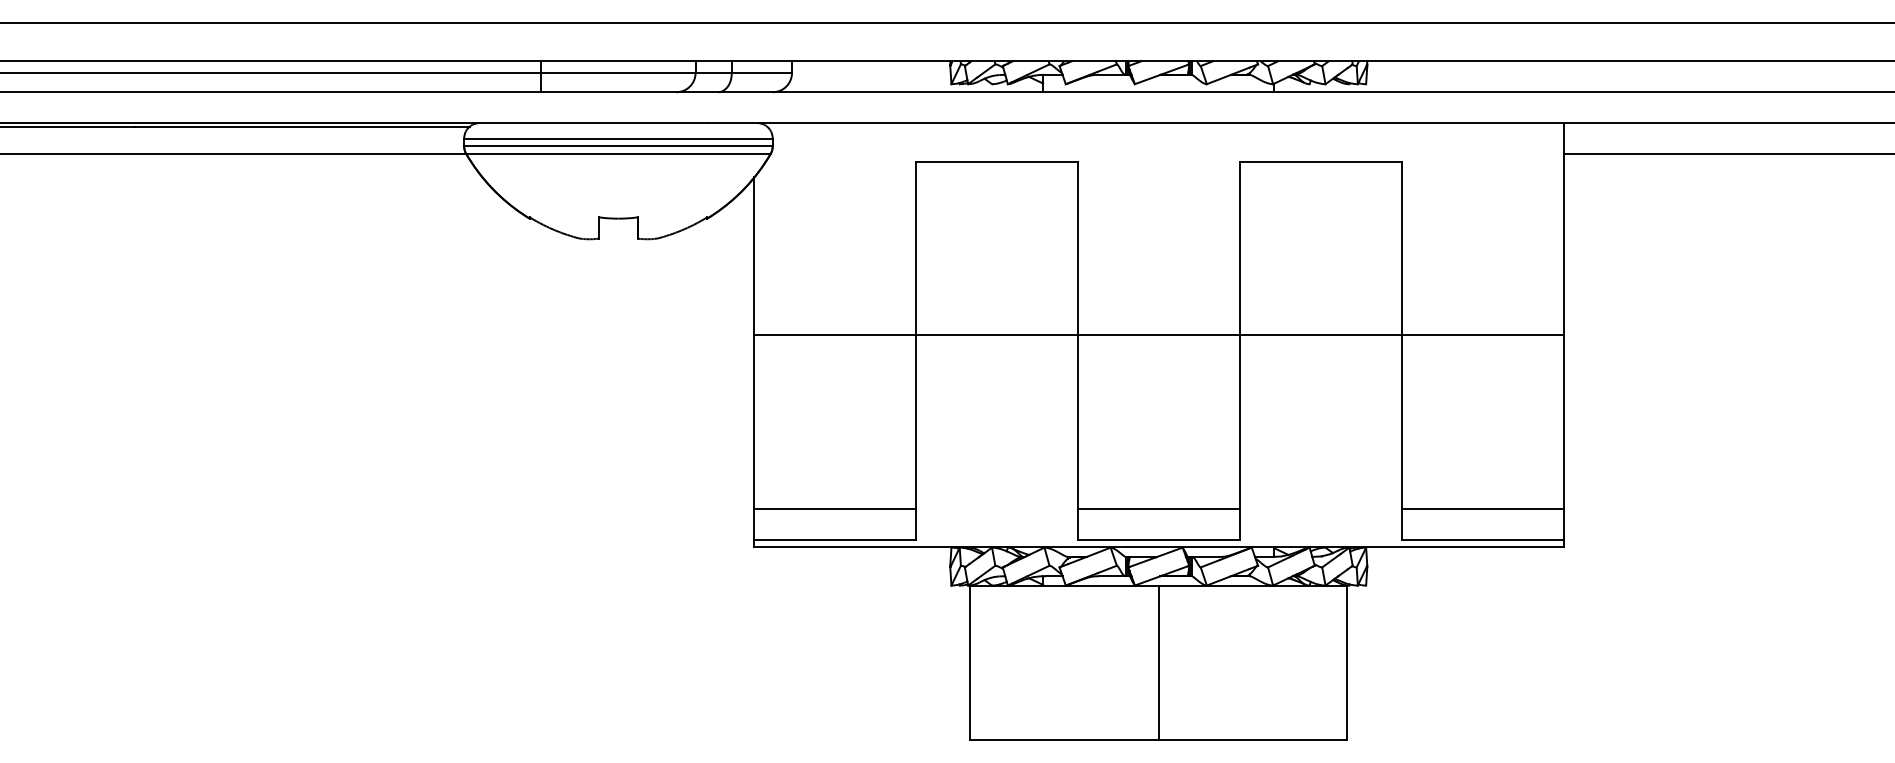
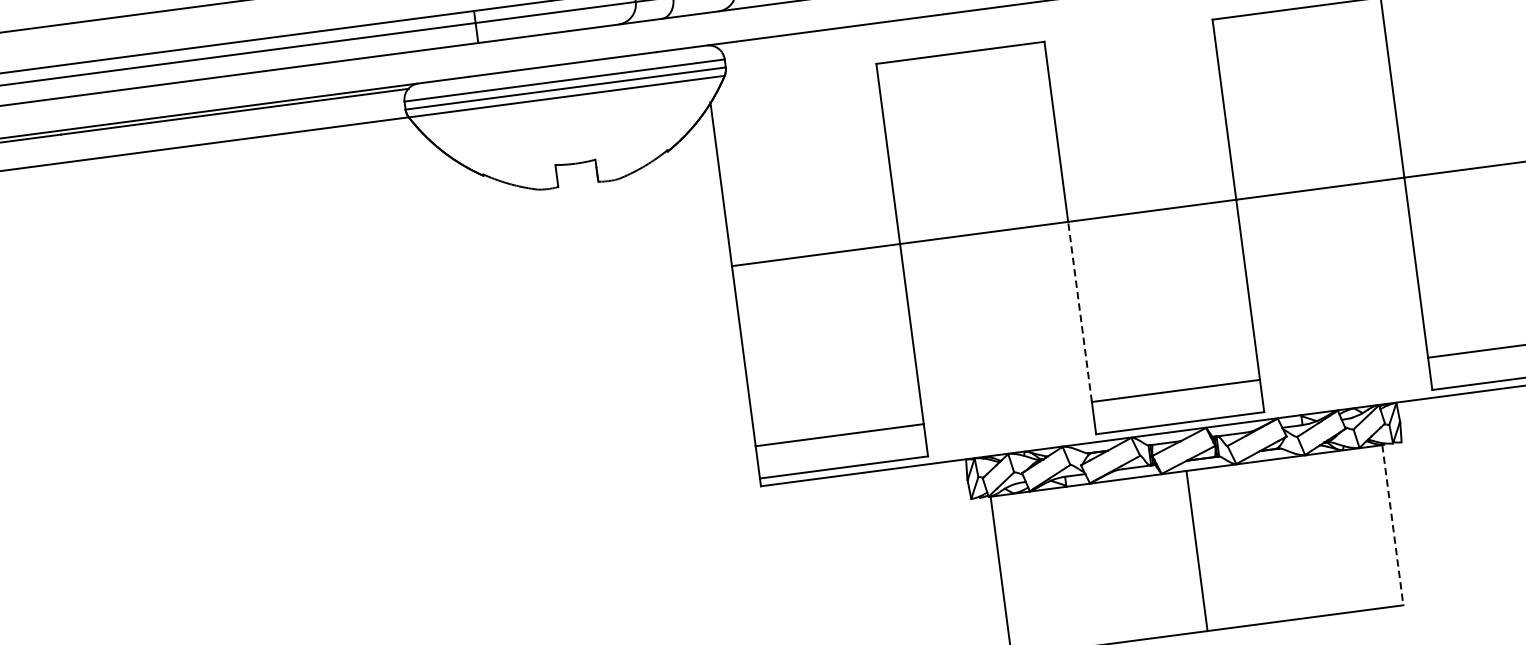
line: (1077, 421) -> (1079, 311), solid -> dashed
line: (1347, 663) -> (1392, 525), solid -> dashed

